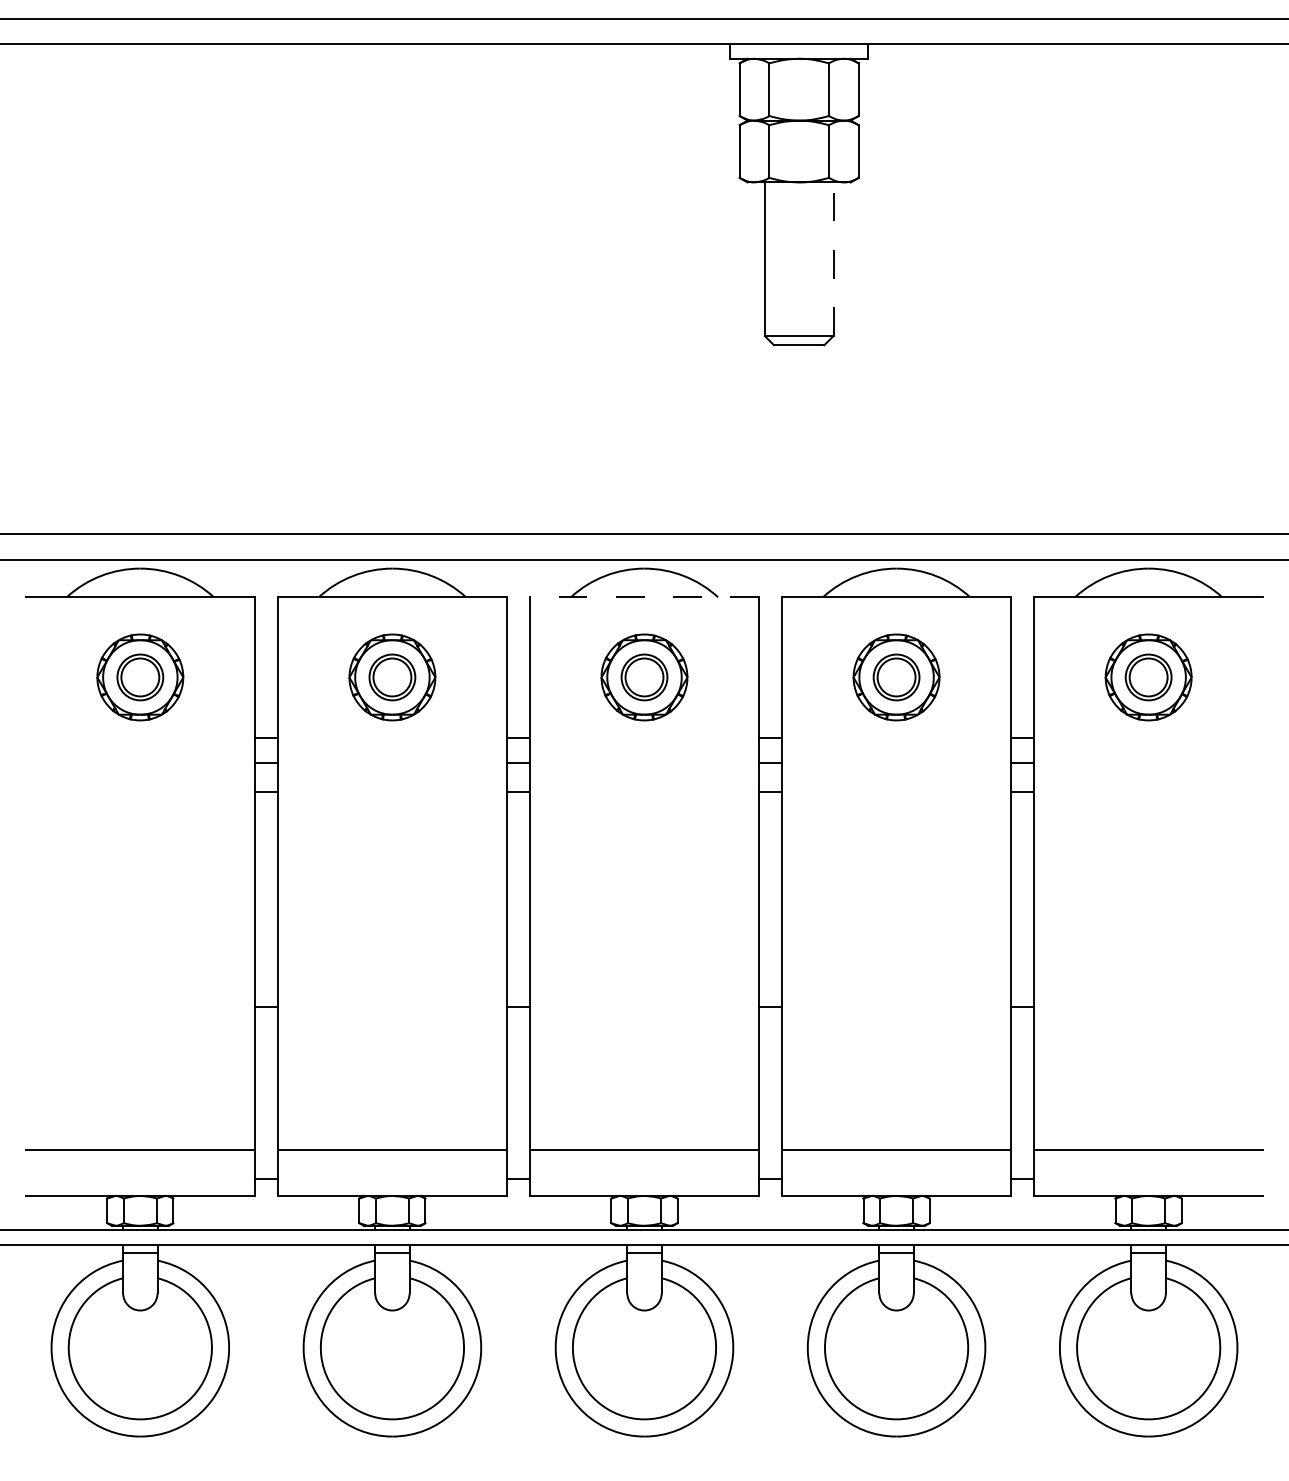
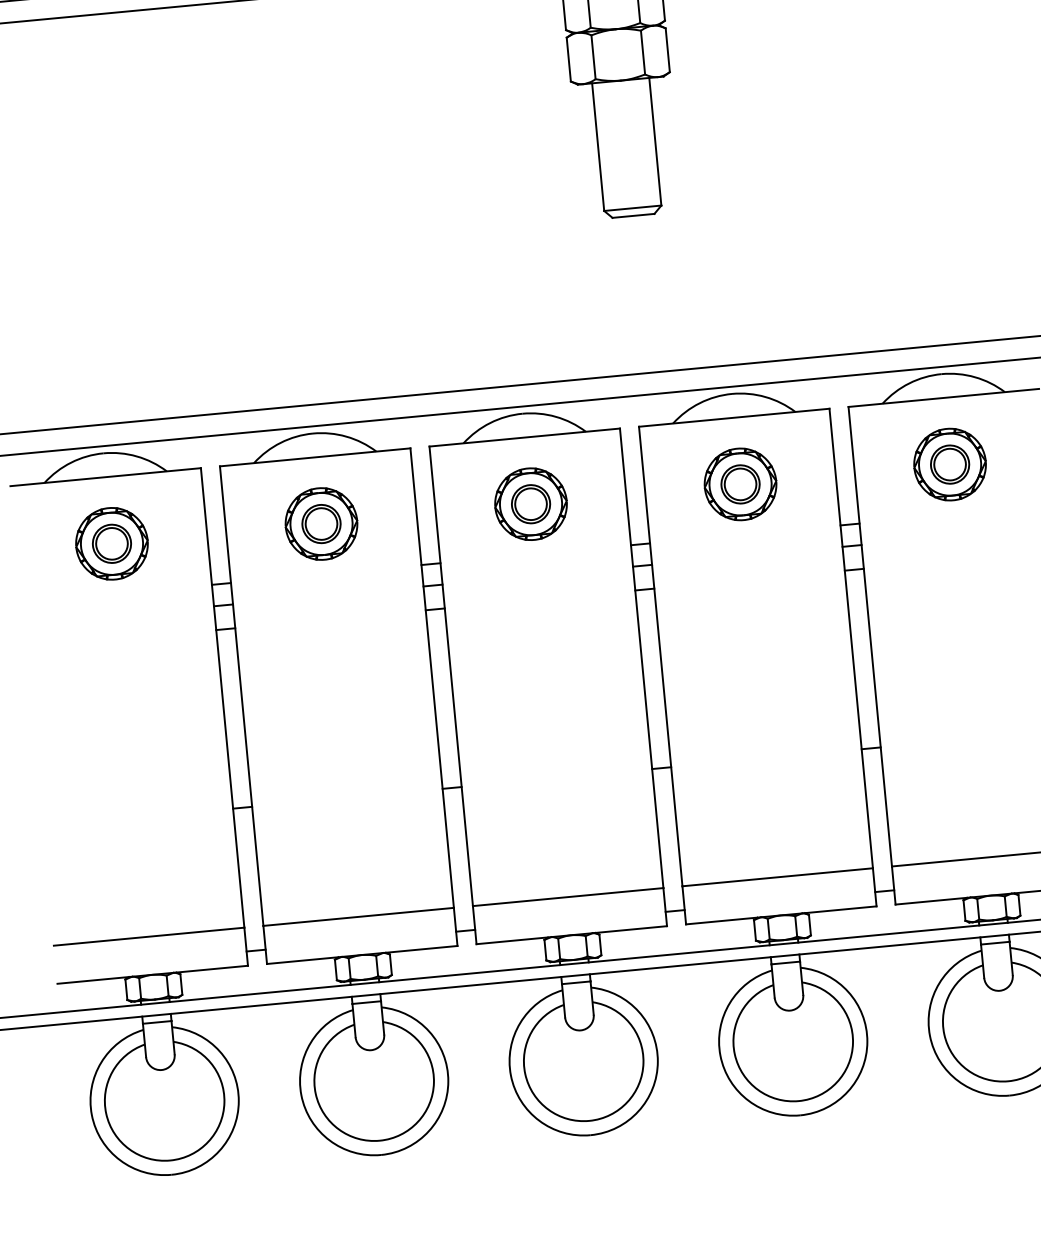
line: (833, 259) -> (655, 141), dashed -> solid
line: (644, 597) -> (524, 437), dashed -> solid

